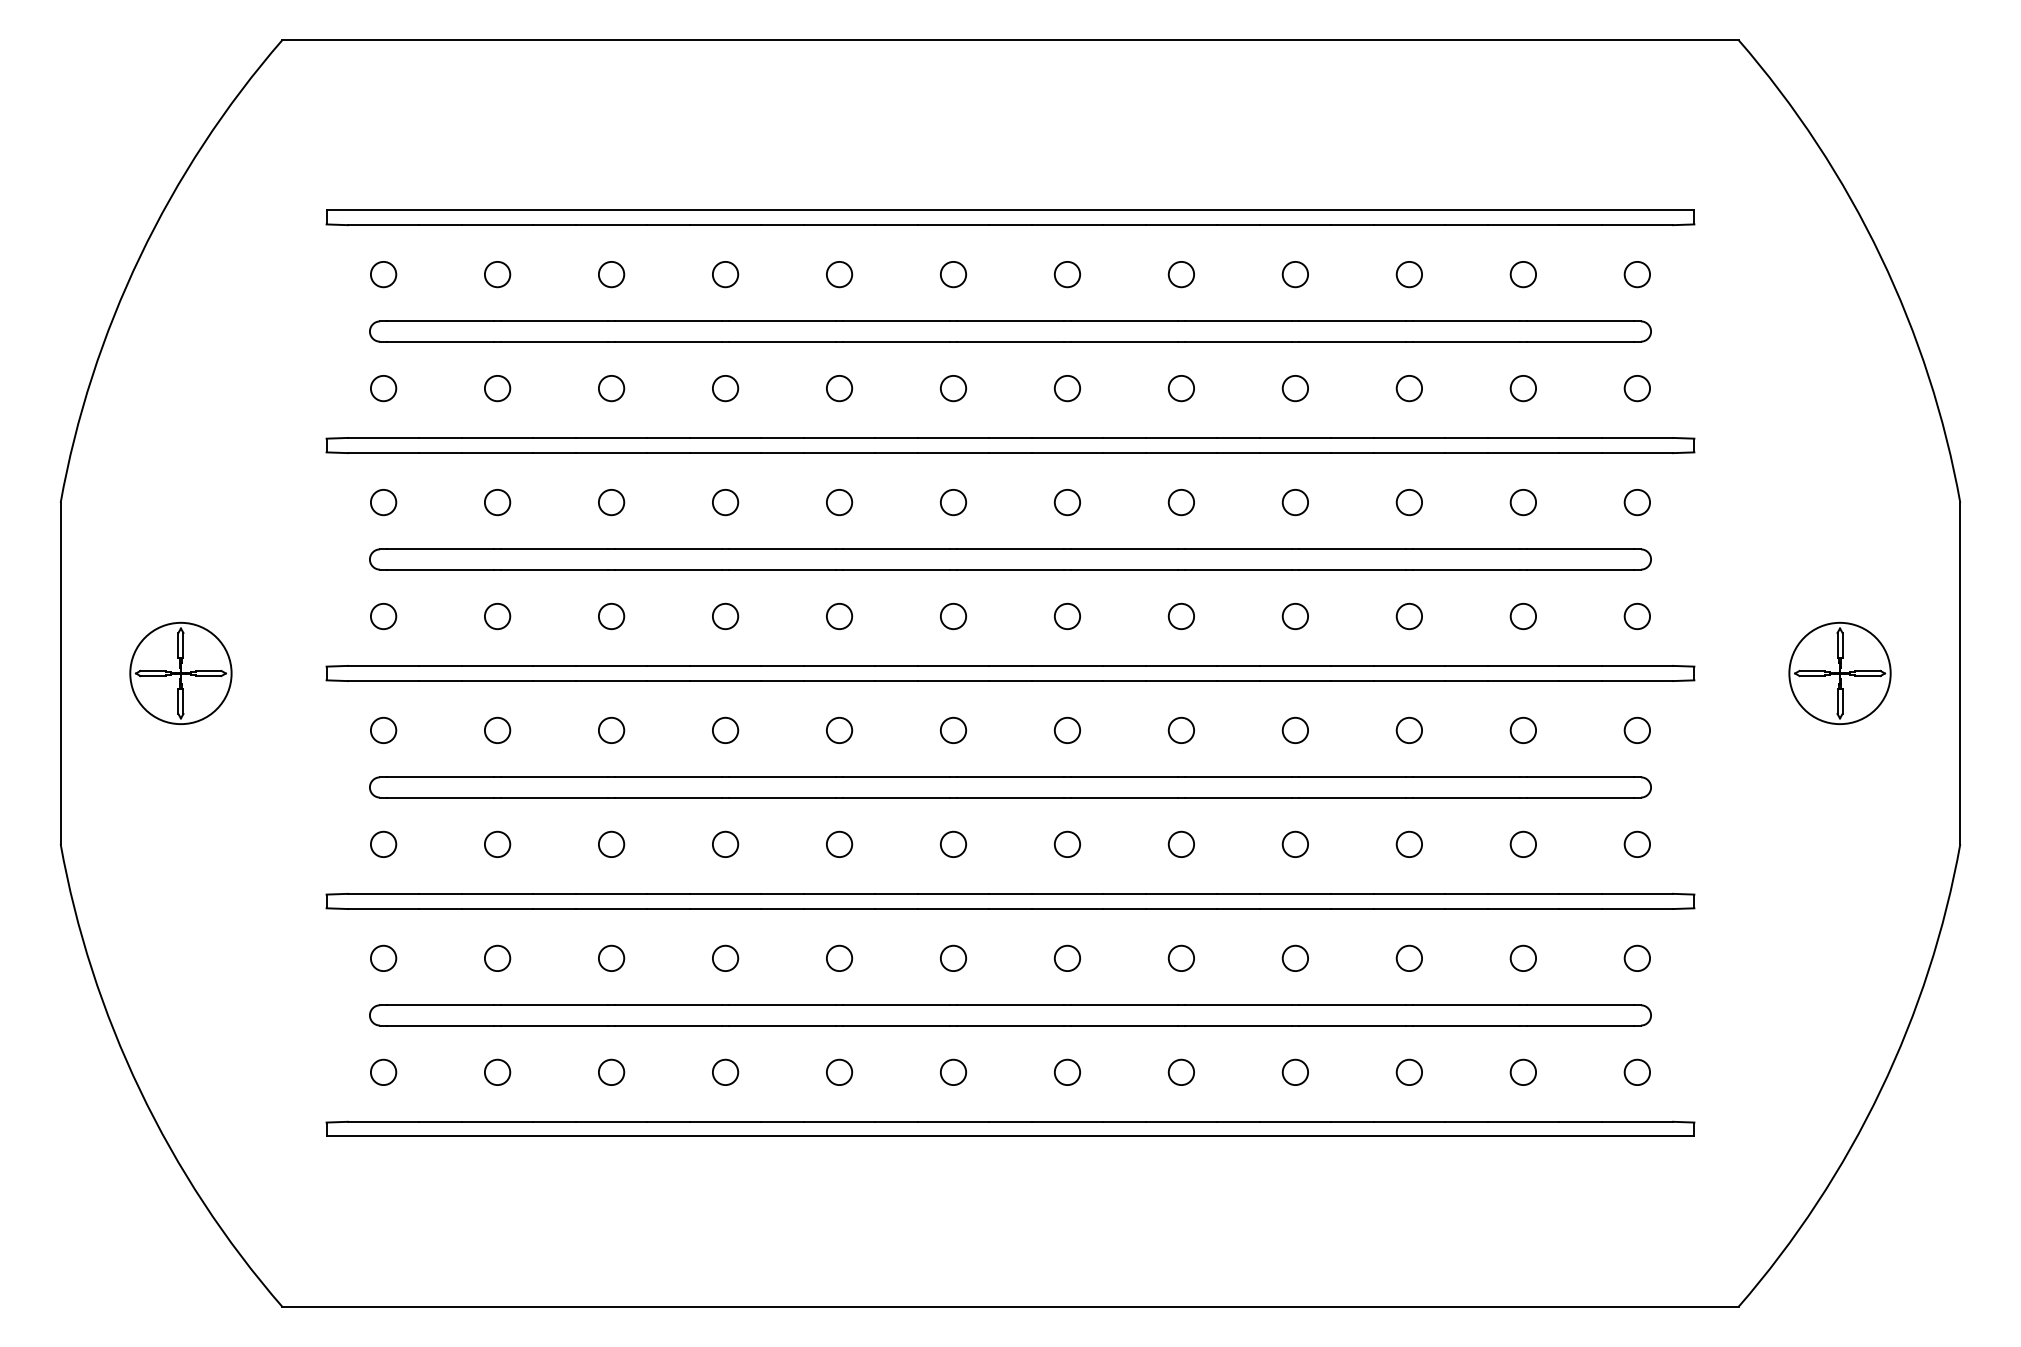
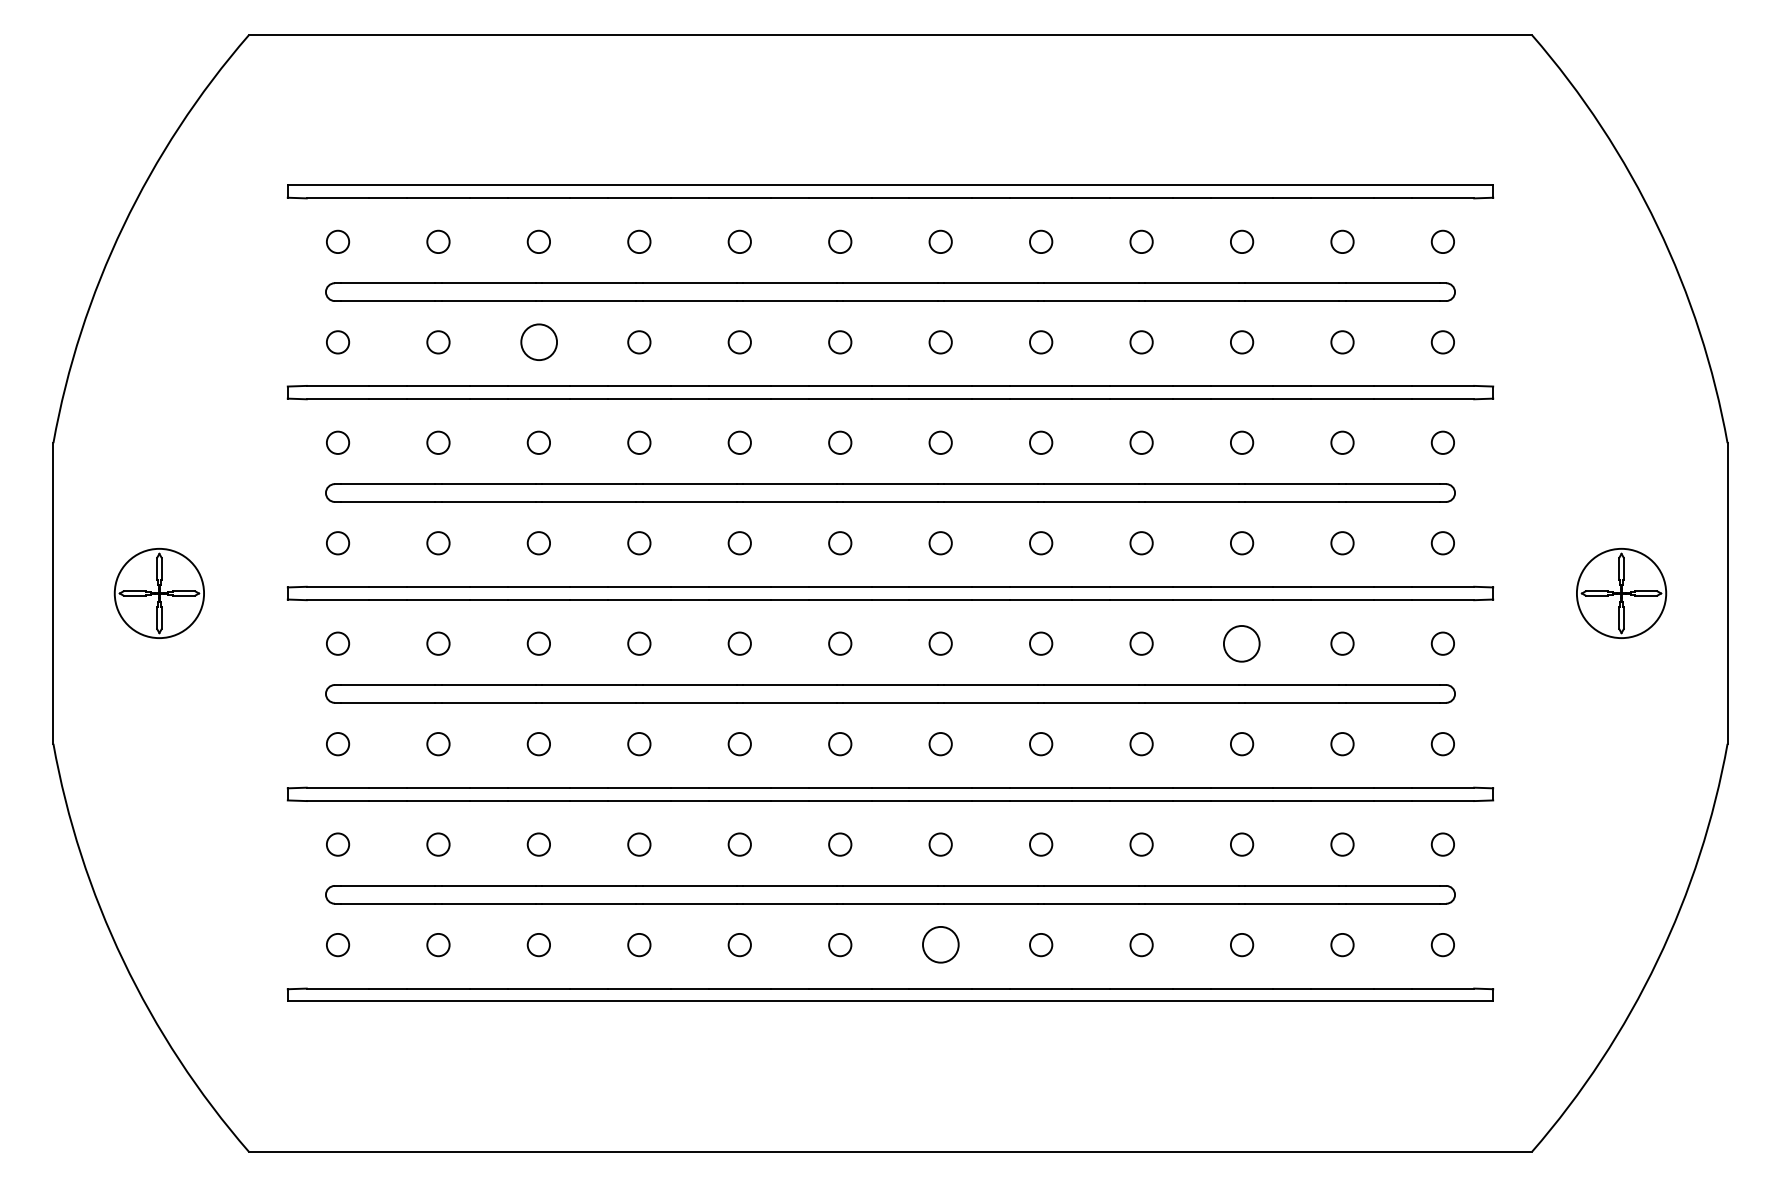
circle: (611, 388) -> (538, 342), size x1.6
circle: (1409, 730) -> (1242, 643), size x1.6
circle: (1067, 1072) -> (940, 945), size x1.6

